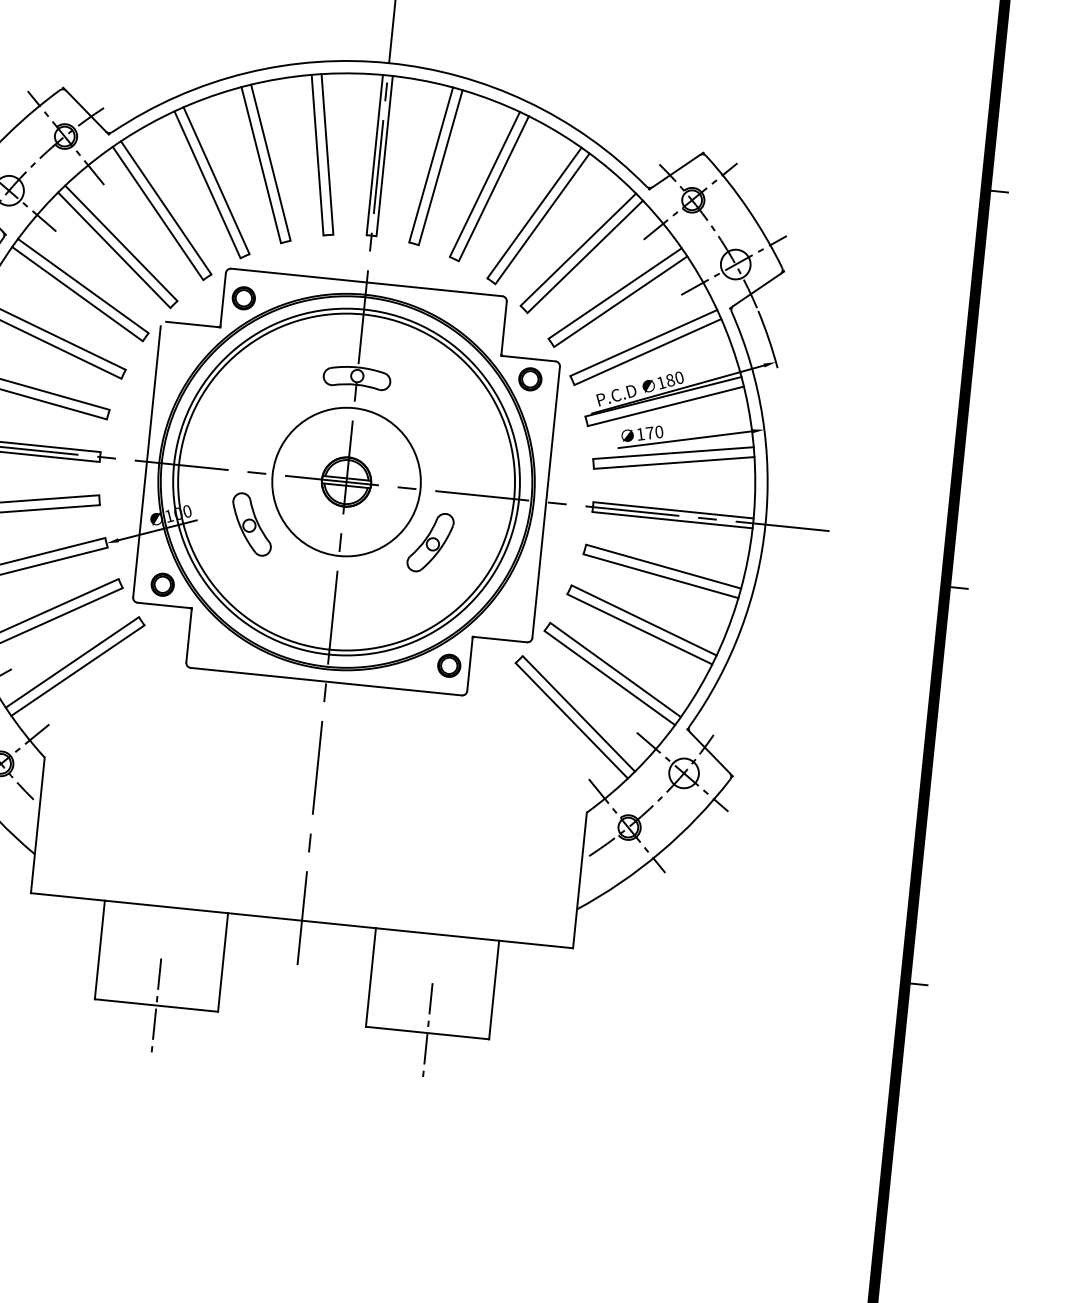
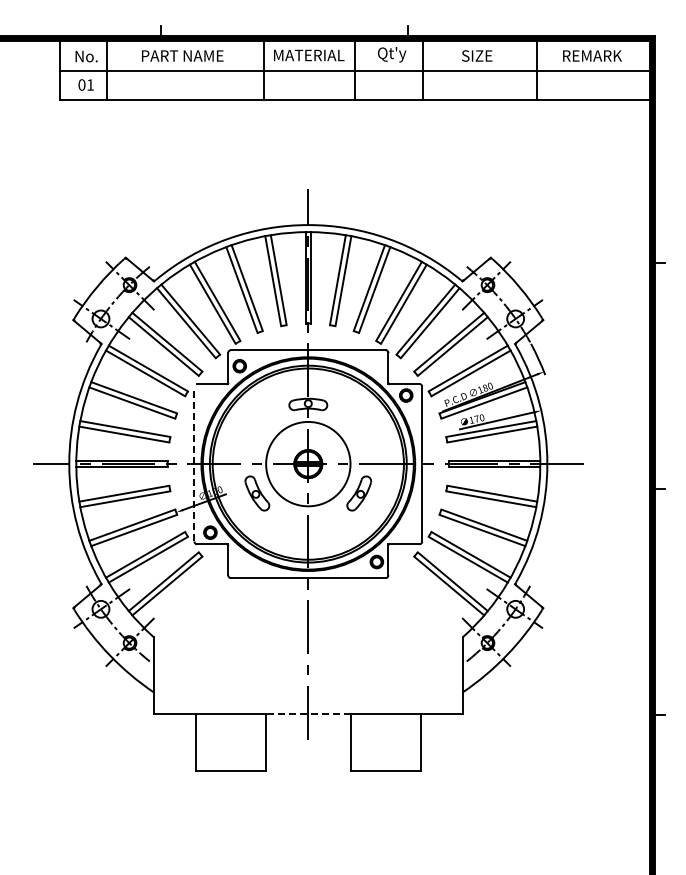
line: (147, 460) -> (194, 463), solid -> dashed
line: (300, 920) -> (307, 714), solid -> dashed
line: (155, 1005) -> (230, 770), removed
line: (427, 1029) -> (385, 768), removed

